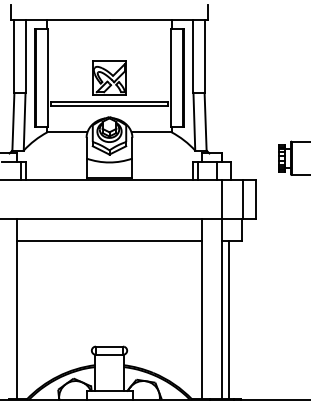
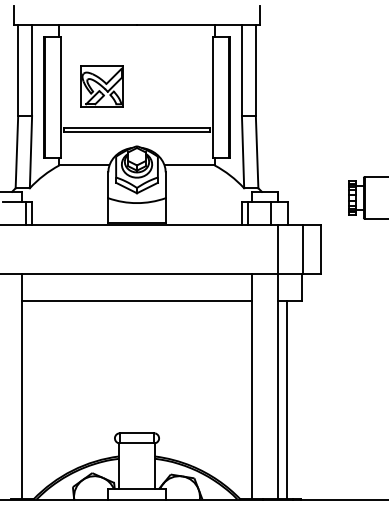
part: (109, 77) -> (101, 86), moved

